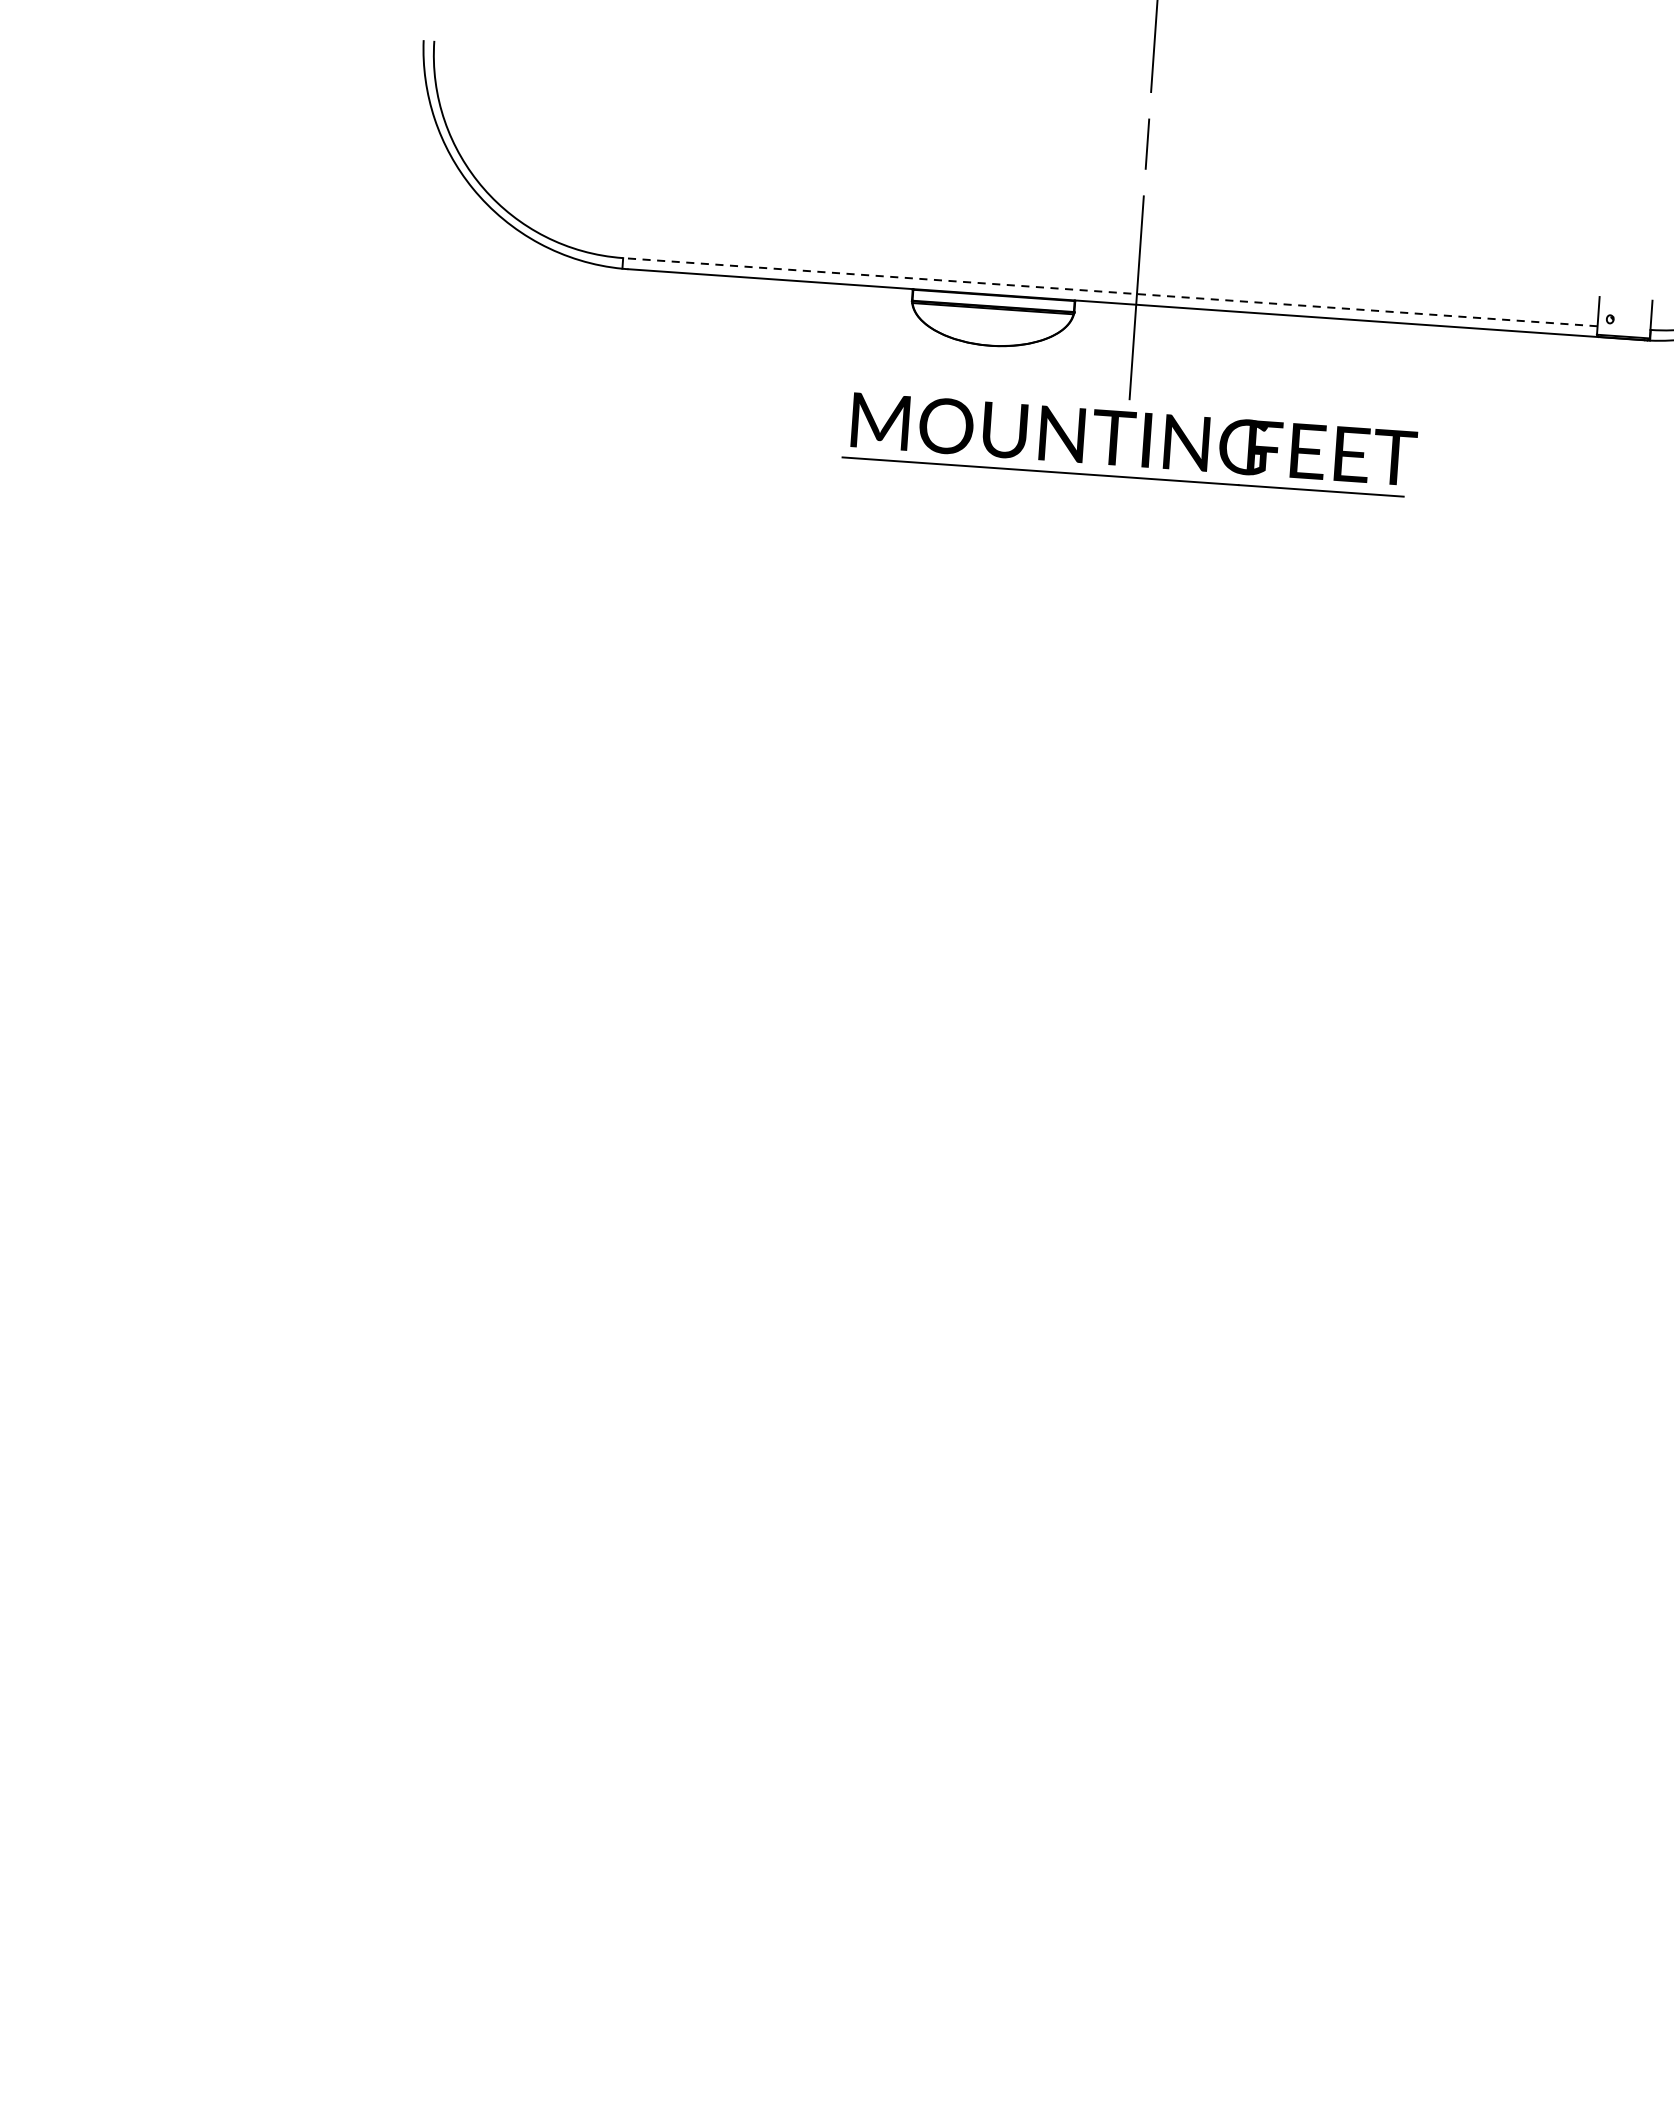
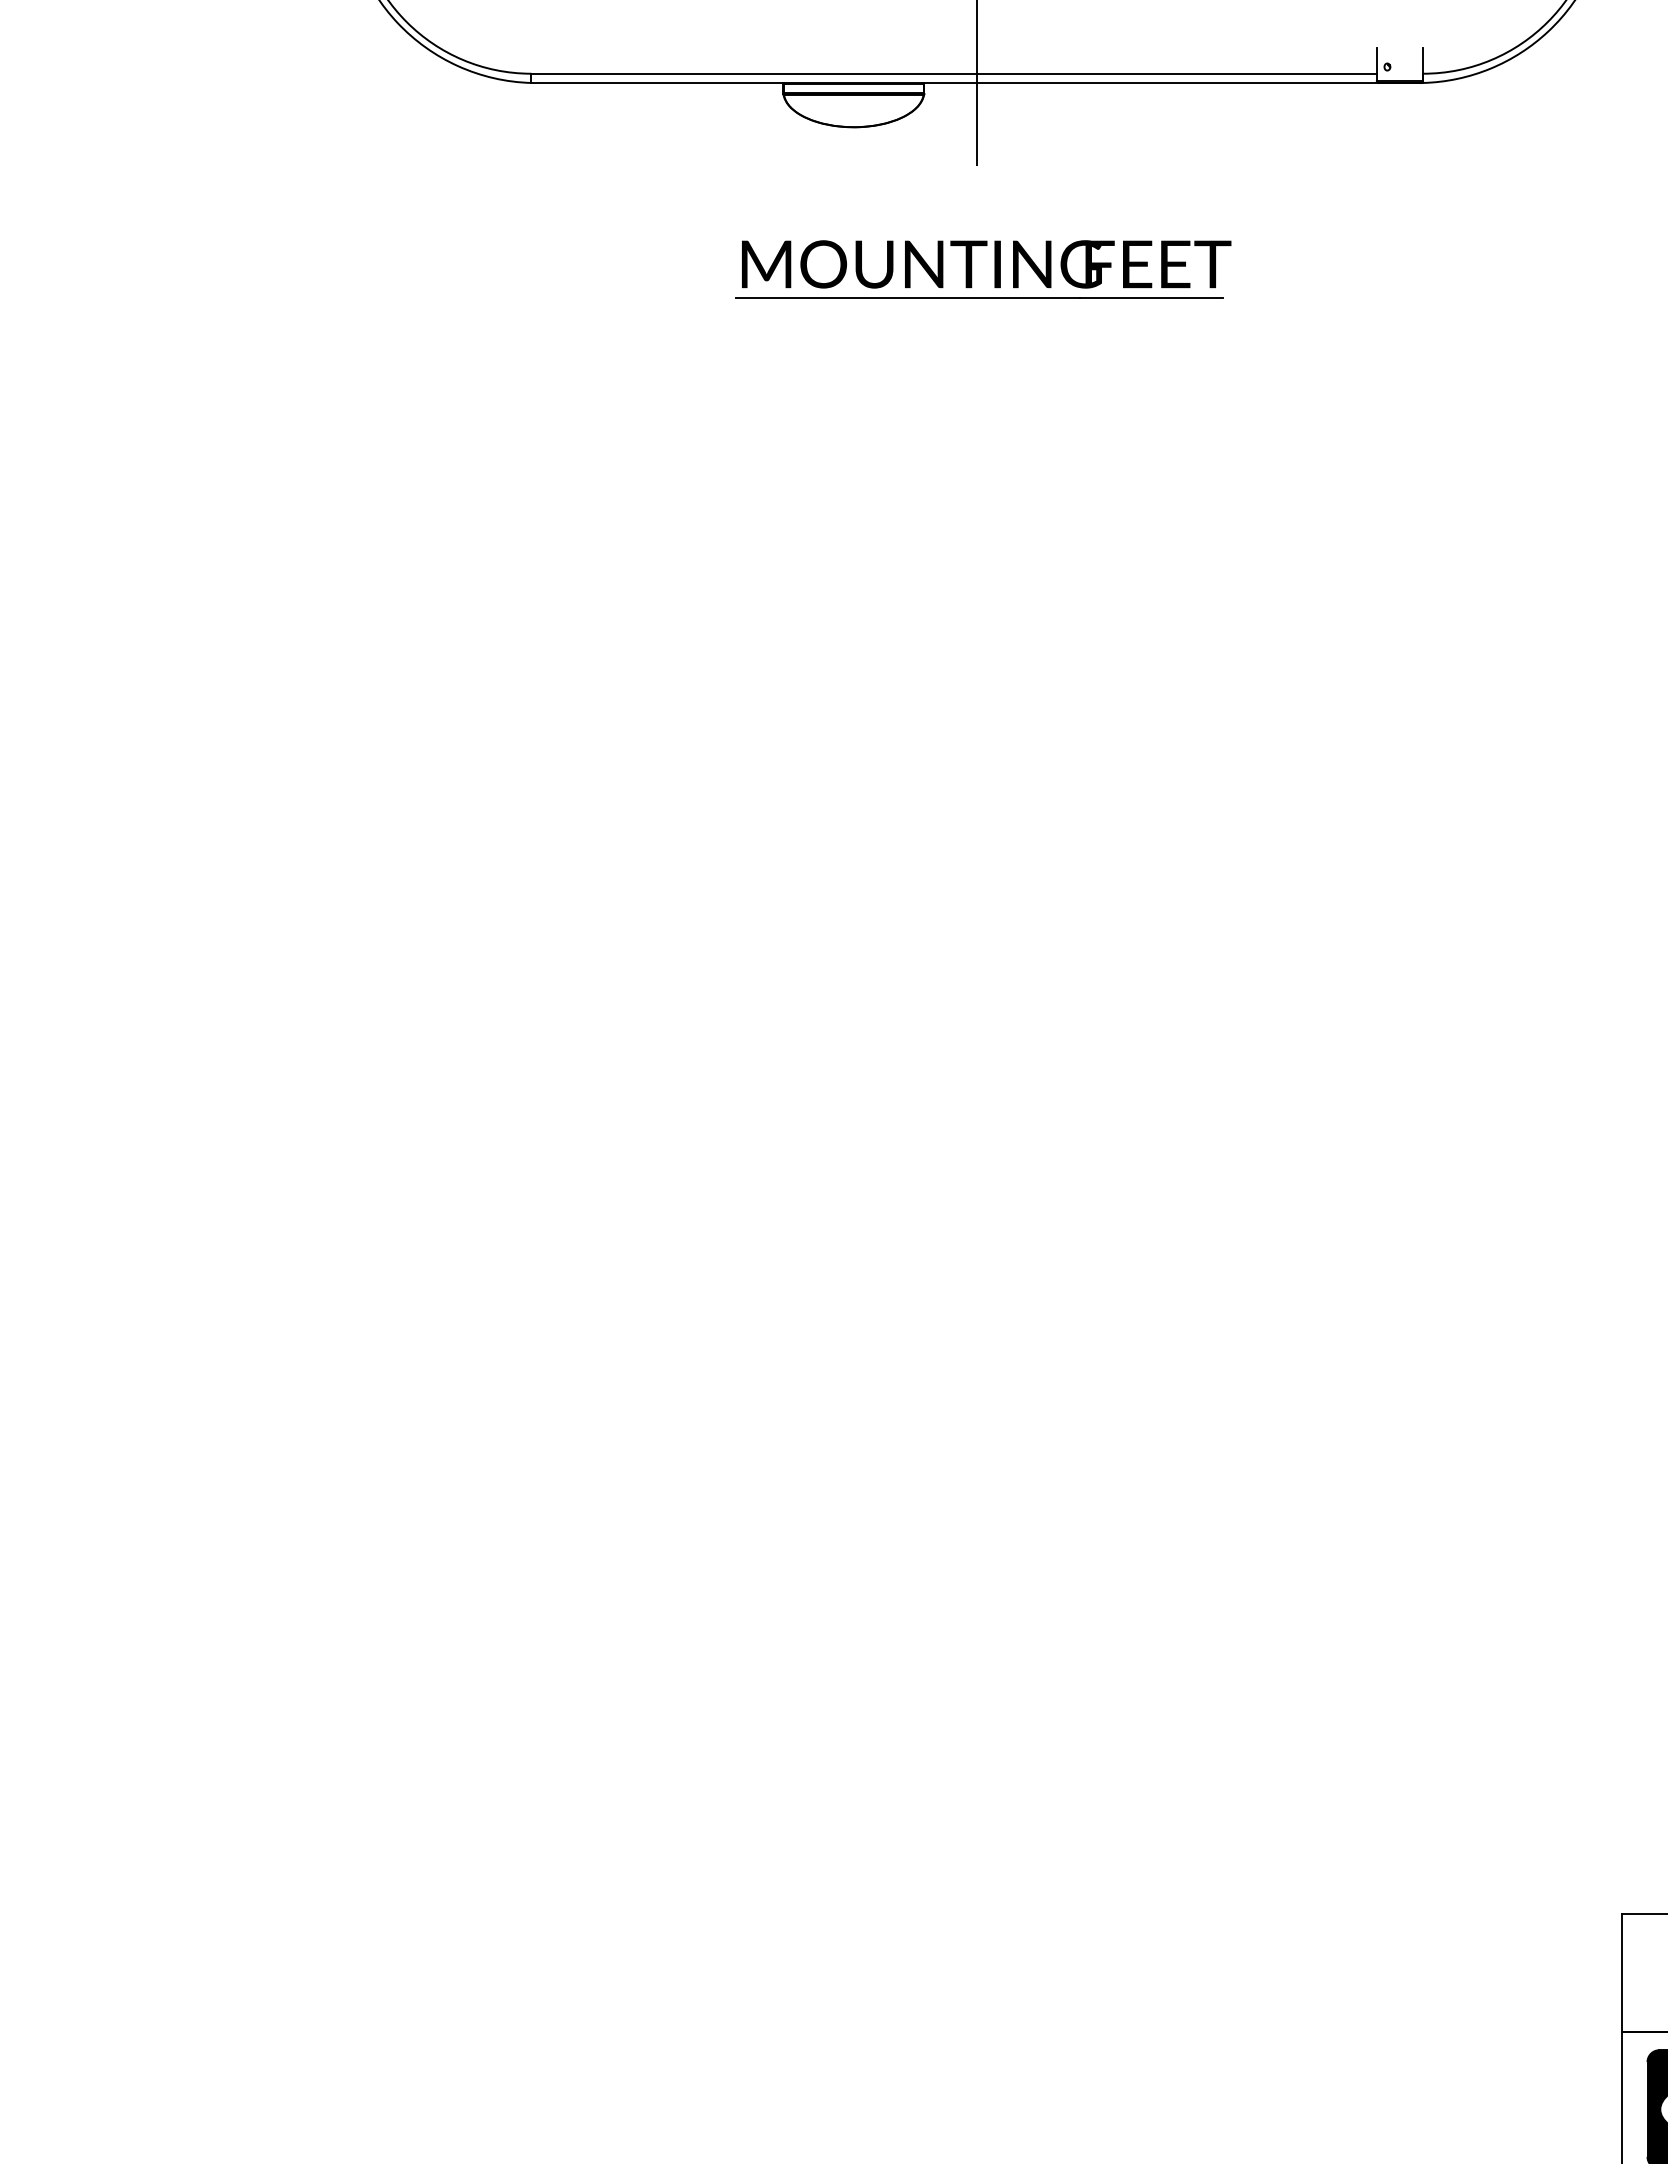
line: (1110, 291) -> (954, 73), dashed -> solid
part: (1117, 444) -> (972, 269), moved

